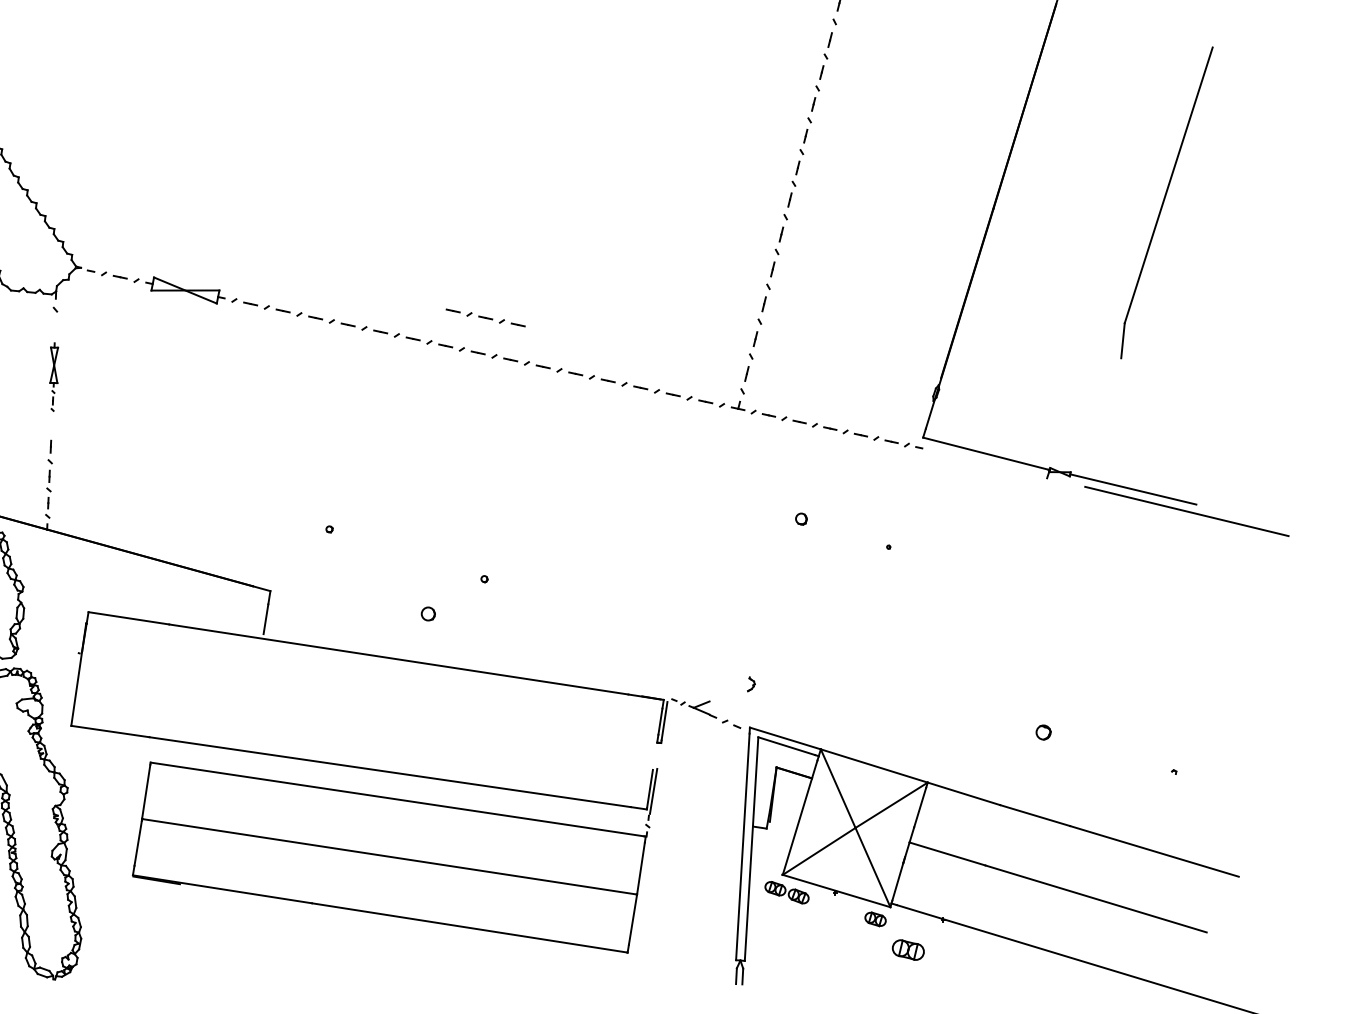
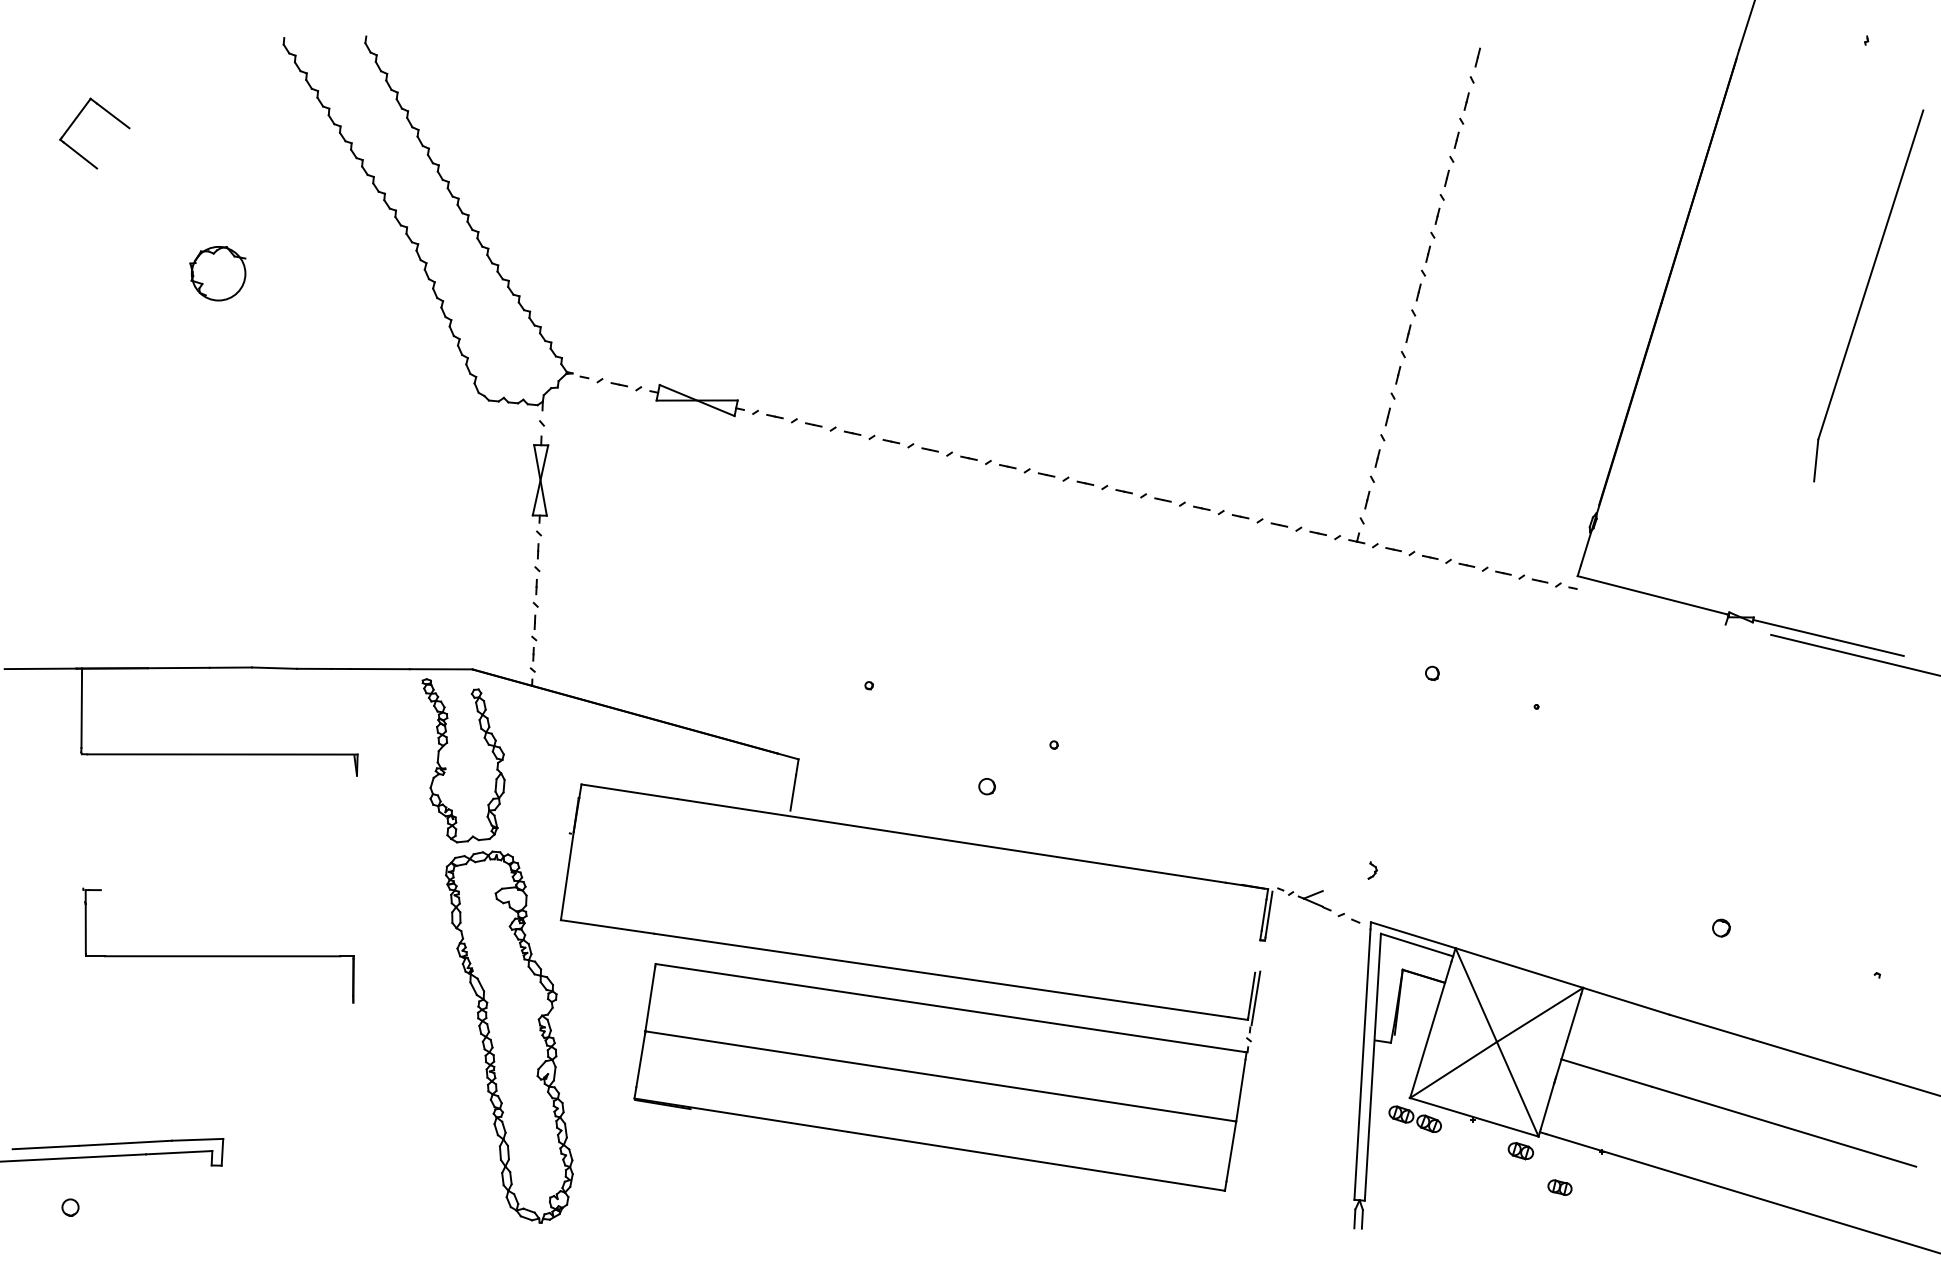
part: (485, 318) -> (1055, 433), removed
part: (54, 376) -> (540, 503), size x1.67
part: (907, 949) -> (1559, 1187), size x0.62

